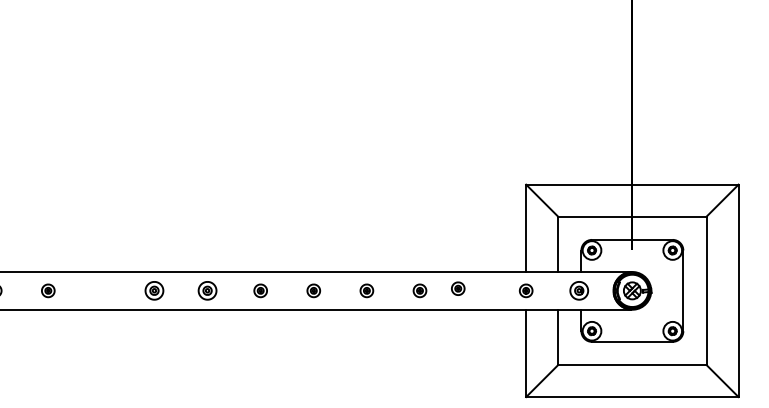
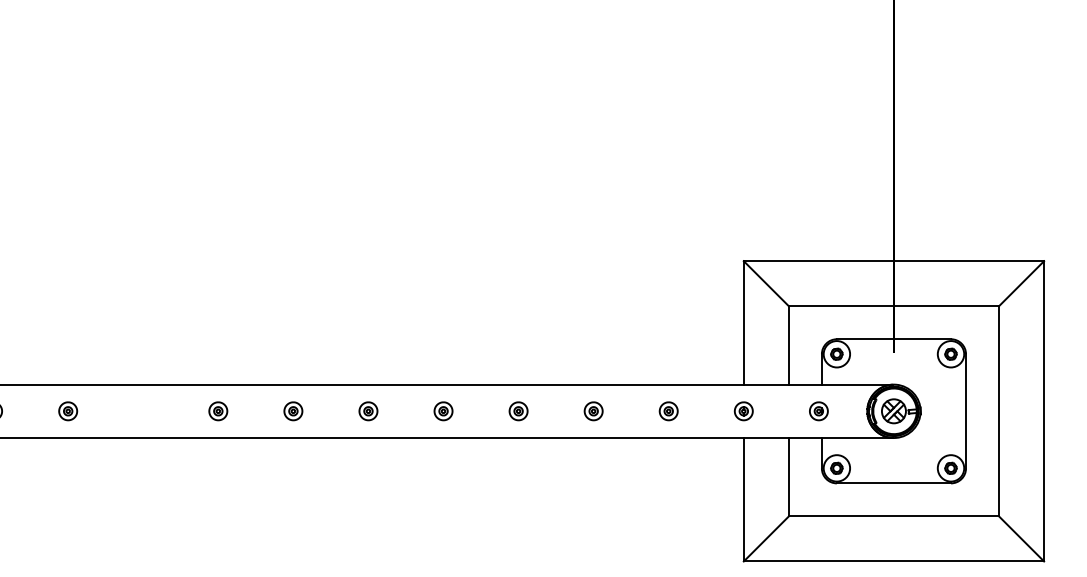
part: (458, 288) -> (668, 411), moved
part: (154, 290) -> (218, 411), size x0.71
part: (207, 290) -> (293, 411), size x0.71
part: (579, 290) -> (818, 411), size x0.71

